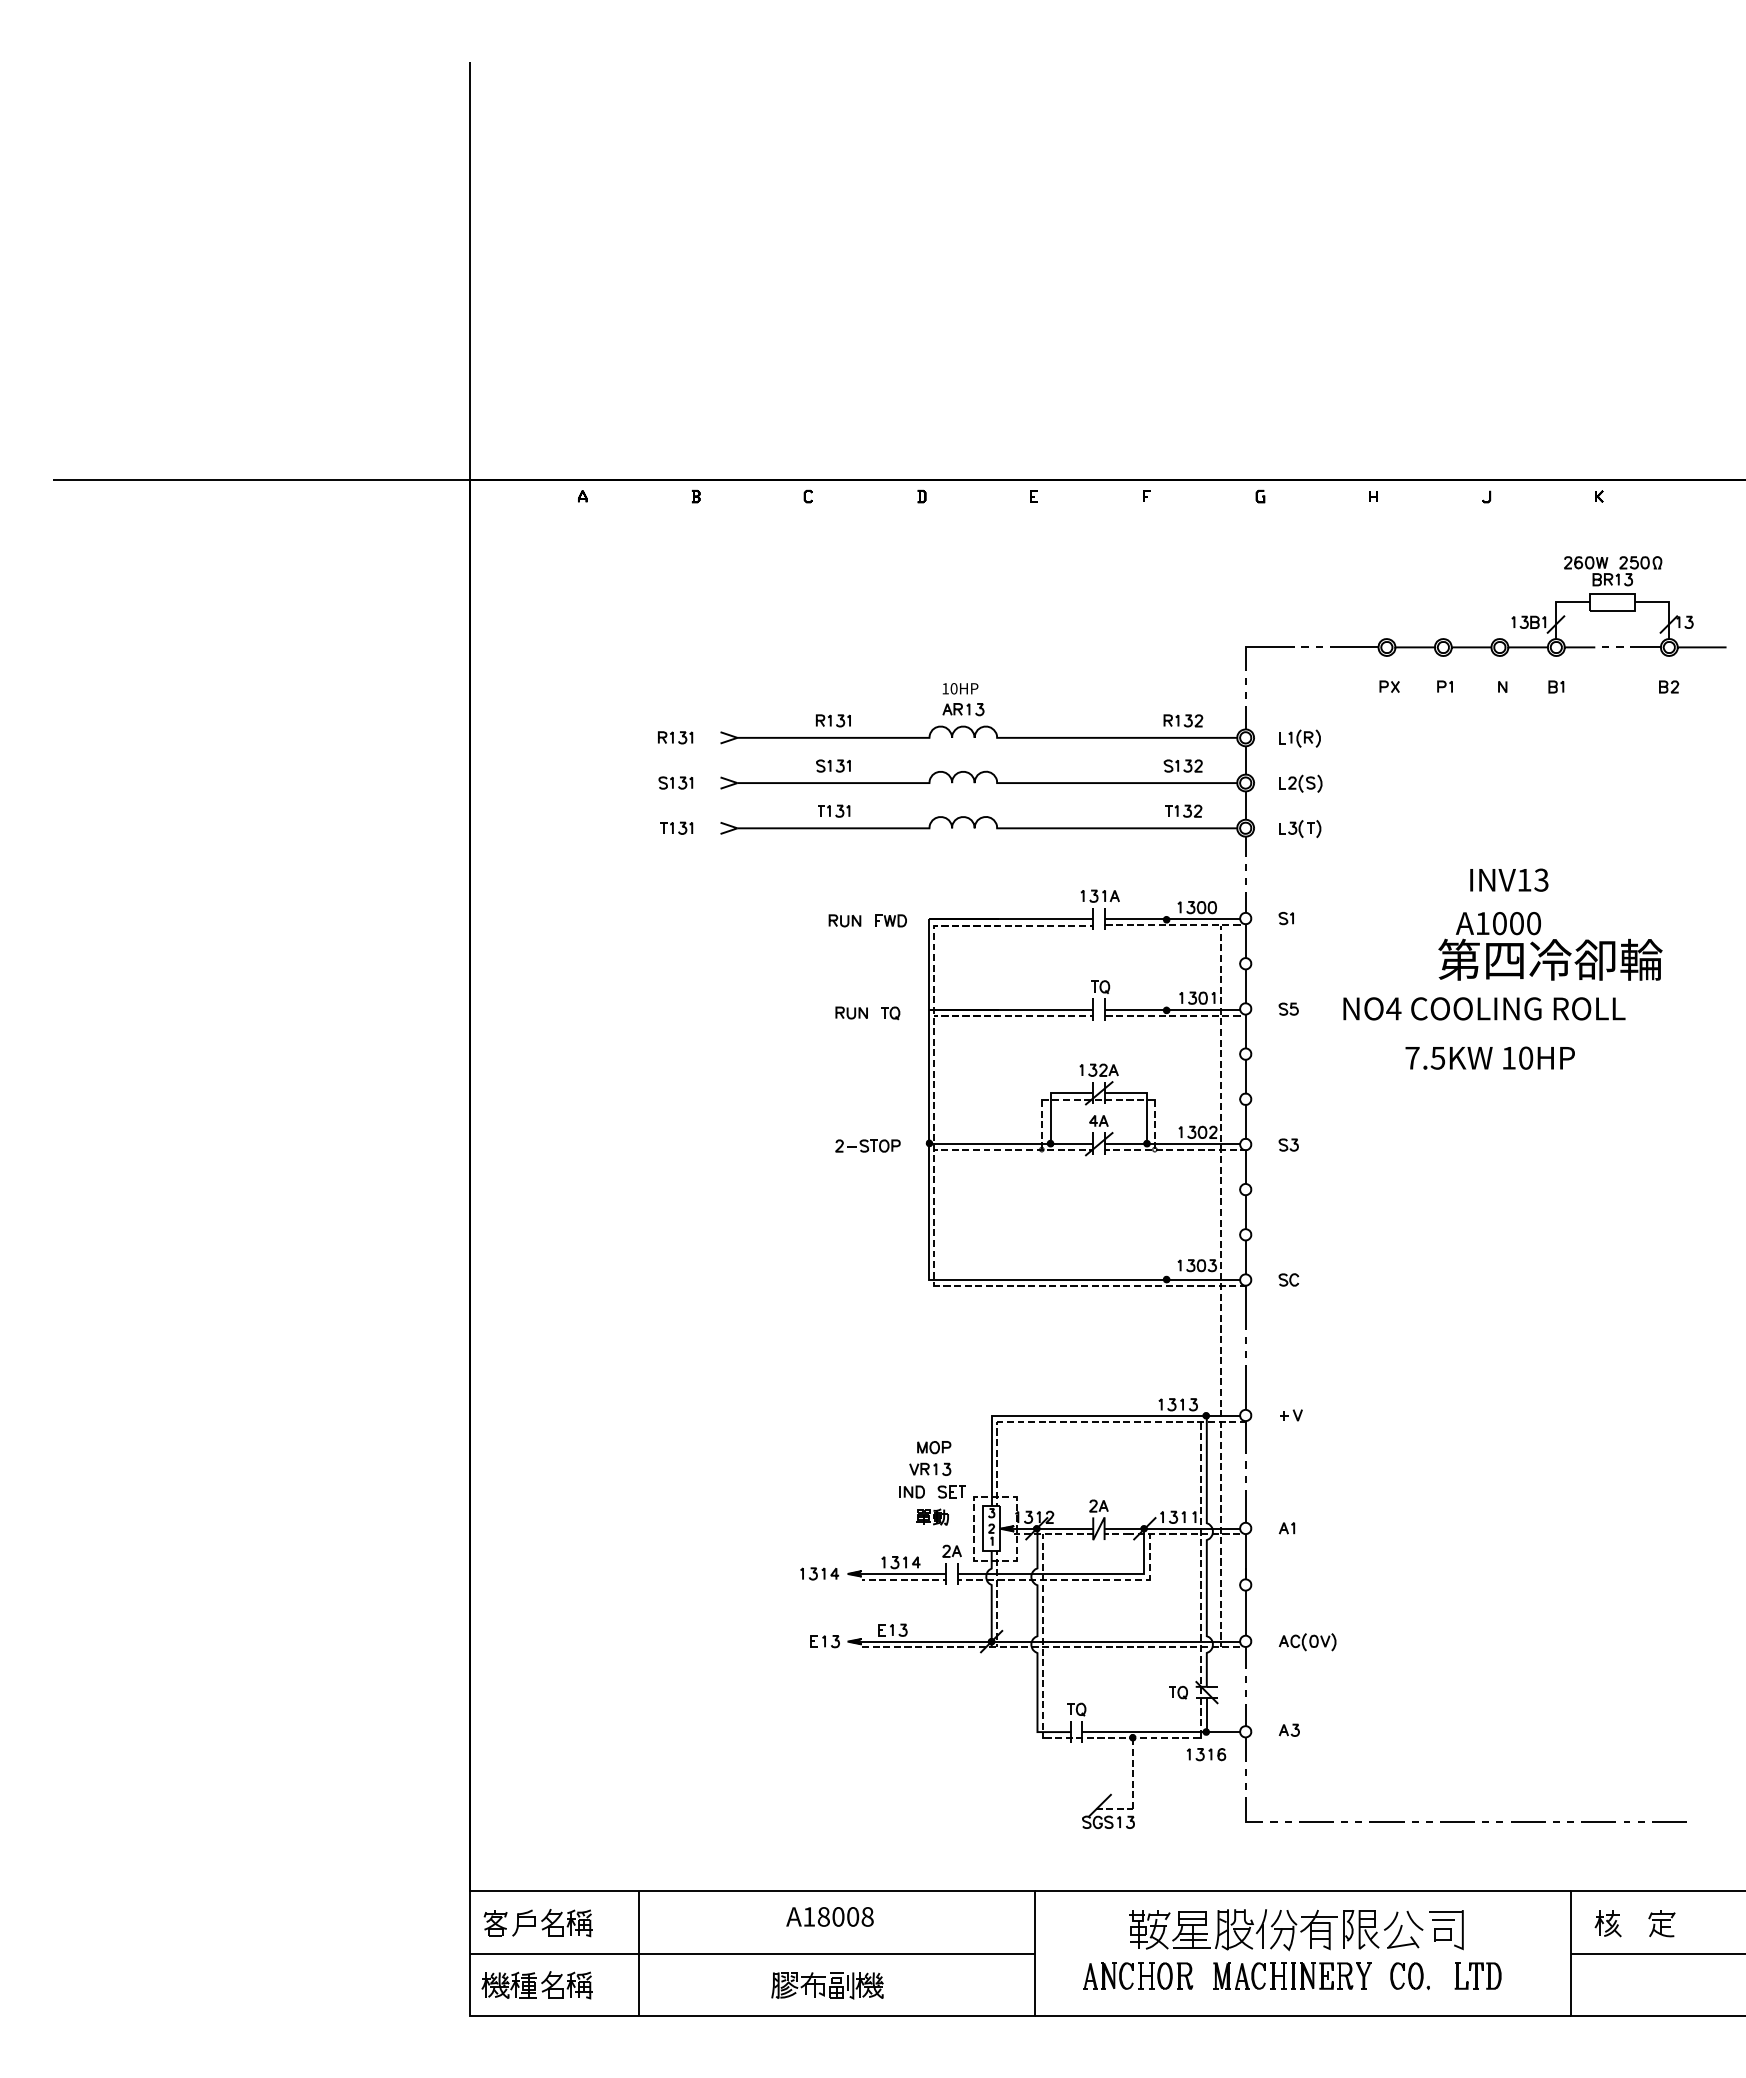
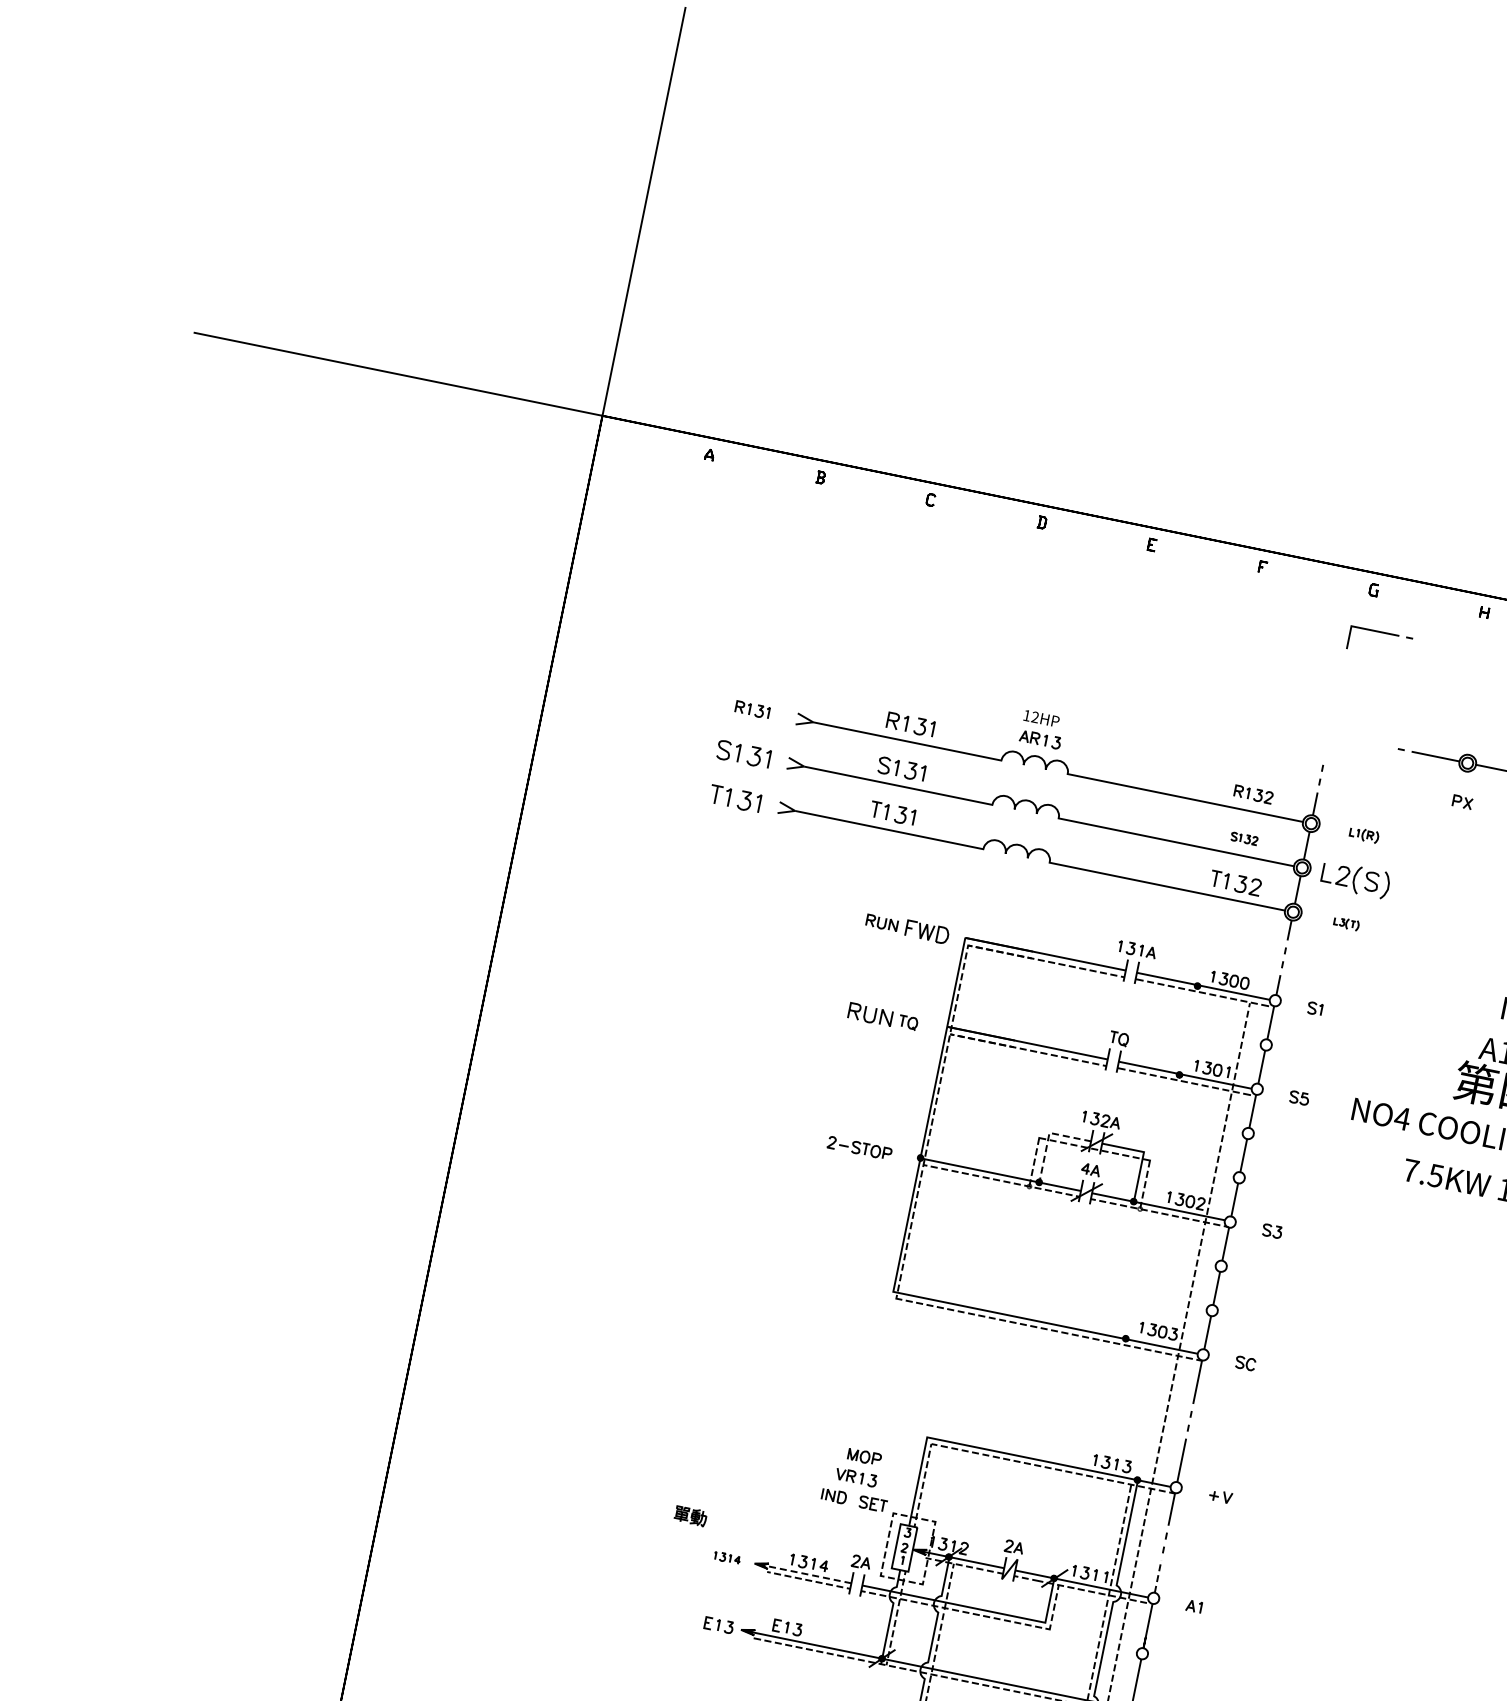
part: (1276, 647) -> (1381, 632), moved
text: (953, 688) -> (1034, 717), 10HP -> 12HP
part: (833, 720) -> (910, 724), size x1.4
part: (1299, 738) -> (1363, 834), size x0.7
part: (833, 765) -> (901, 768), size x1.4
part: (1182, 765) -> (1243, 838), size x0.7
part: (675, 782) -> (743, 753), size x1.6
part: (1300, 783) -> (1355, 879), size x1.6
part: (834, 810) -> (893, 812), size x1.4
part: (1183, 810) -> (1235, 882), size x1.4
part: (676, 827) -> (735, 797), size x1.6
part: (1300, 828) -> (1346, 923), size x0.6
part: (890, 920) -> (926, 931), size x1.4
part: (851, 1012) -> (870, 1014), size x1.4
line: (1050, 1097) -> (1048, 1137), solid -> dashed
line: (1245, 1506) -> (1157, 1576), solid -> dashed
part: (932, 1516) -> (690, 1515), moved
part: (819, 1573) -> (727, 1557), size x0.7
line: (900, 1573) -> (806, 1573), solid -> dashed

